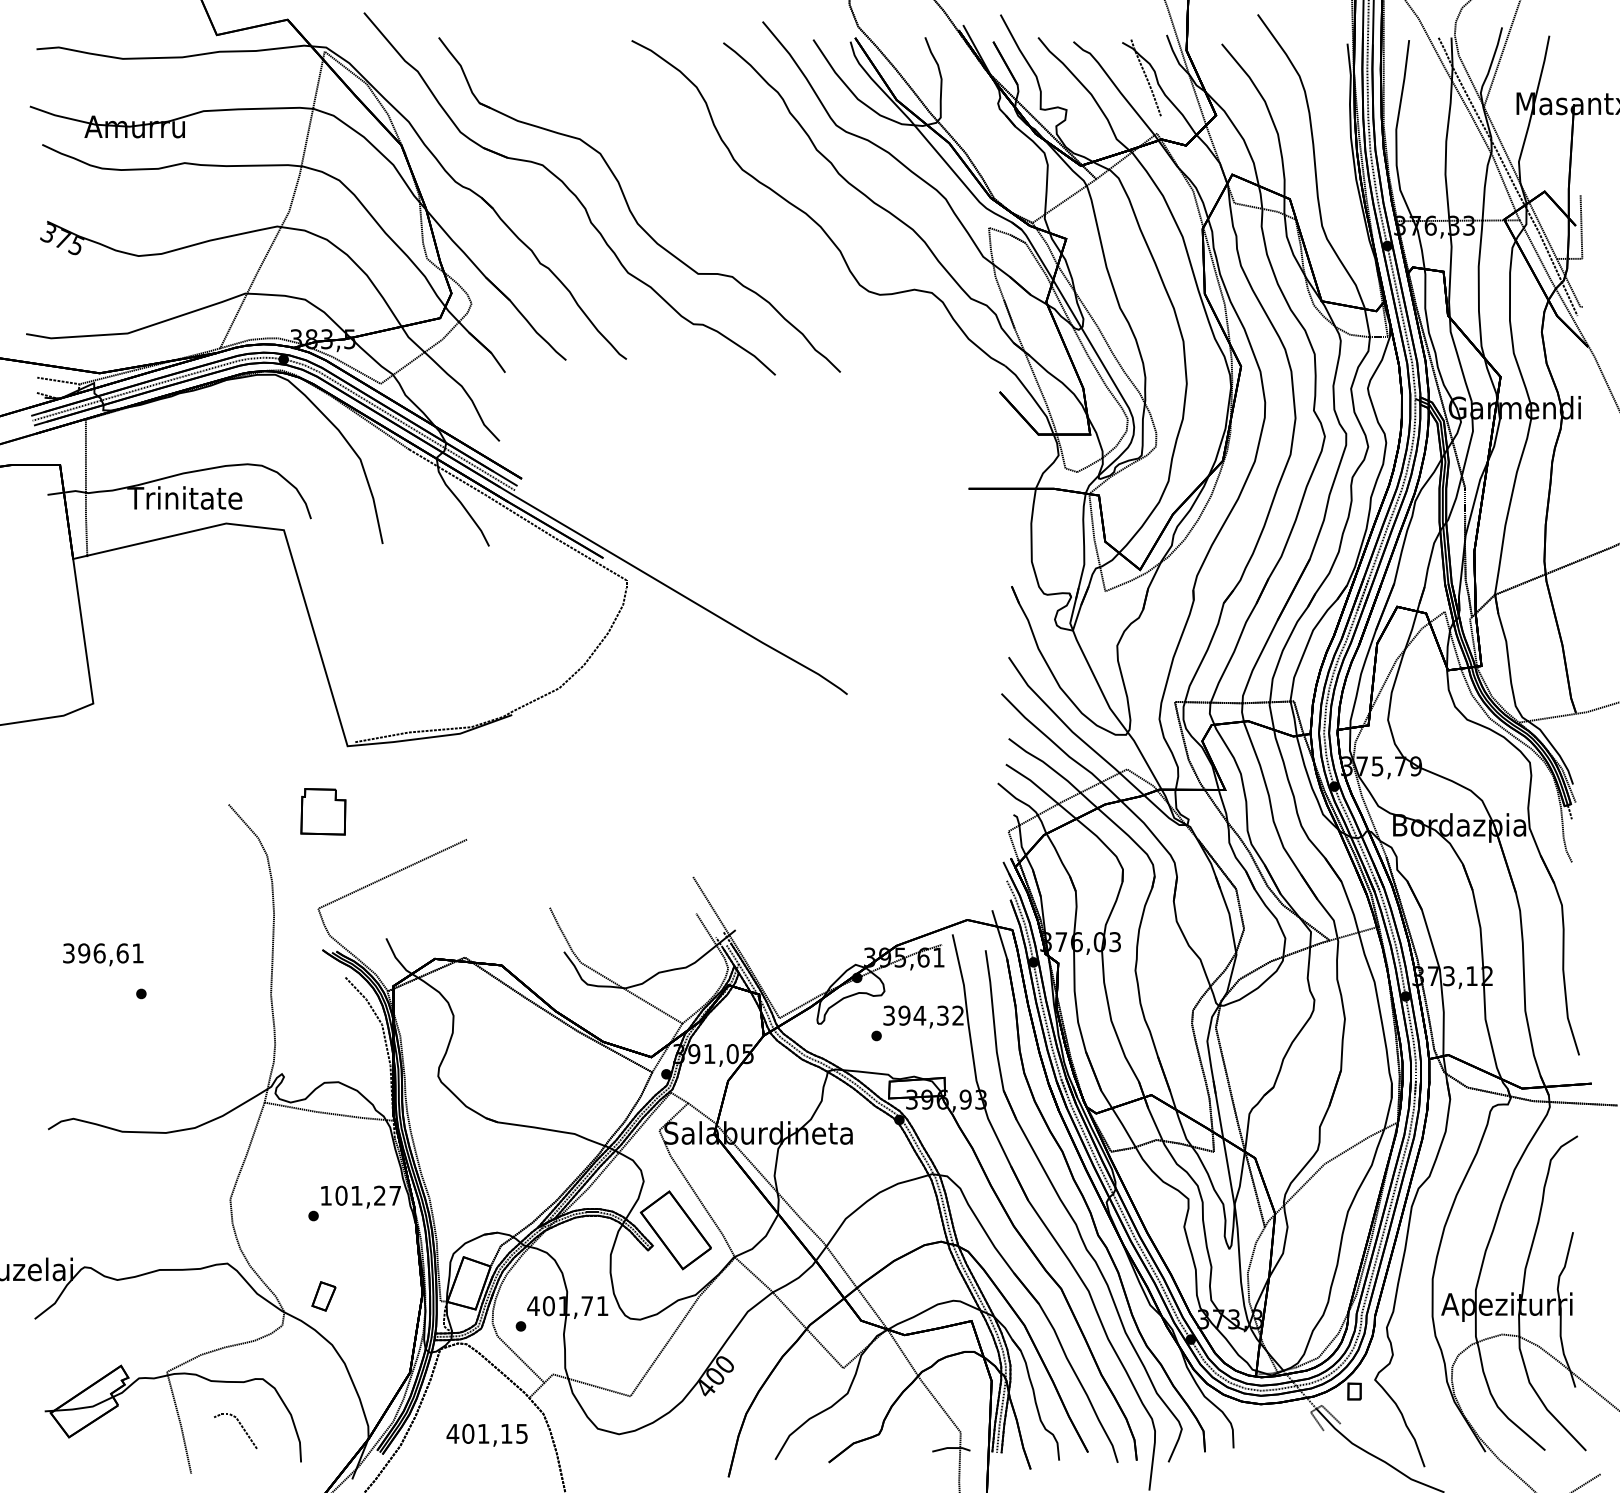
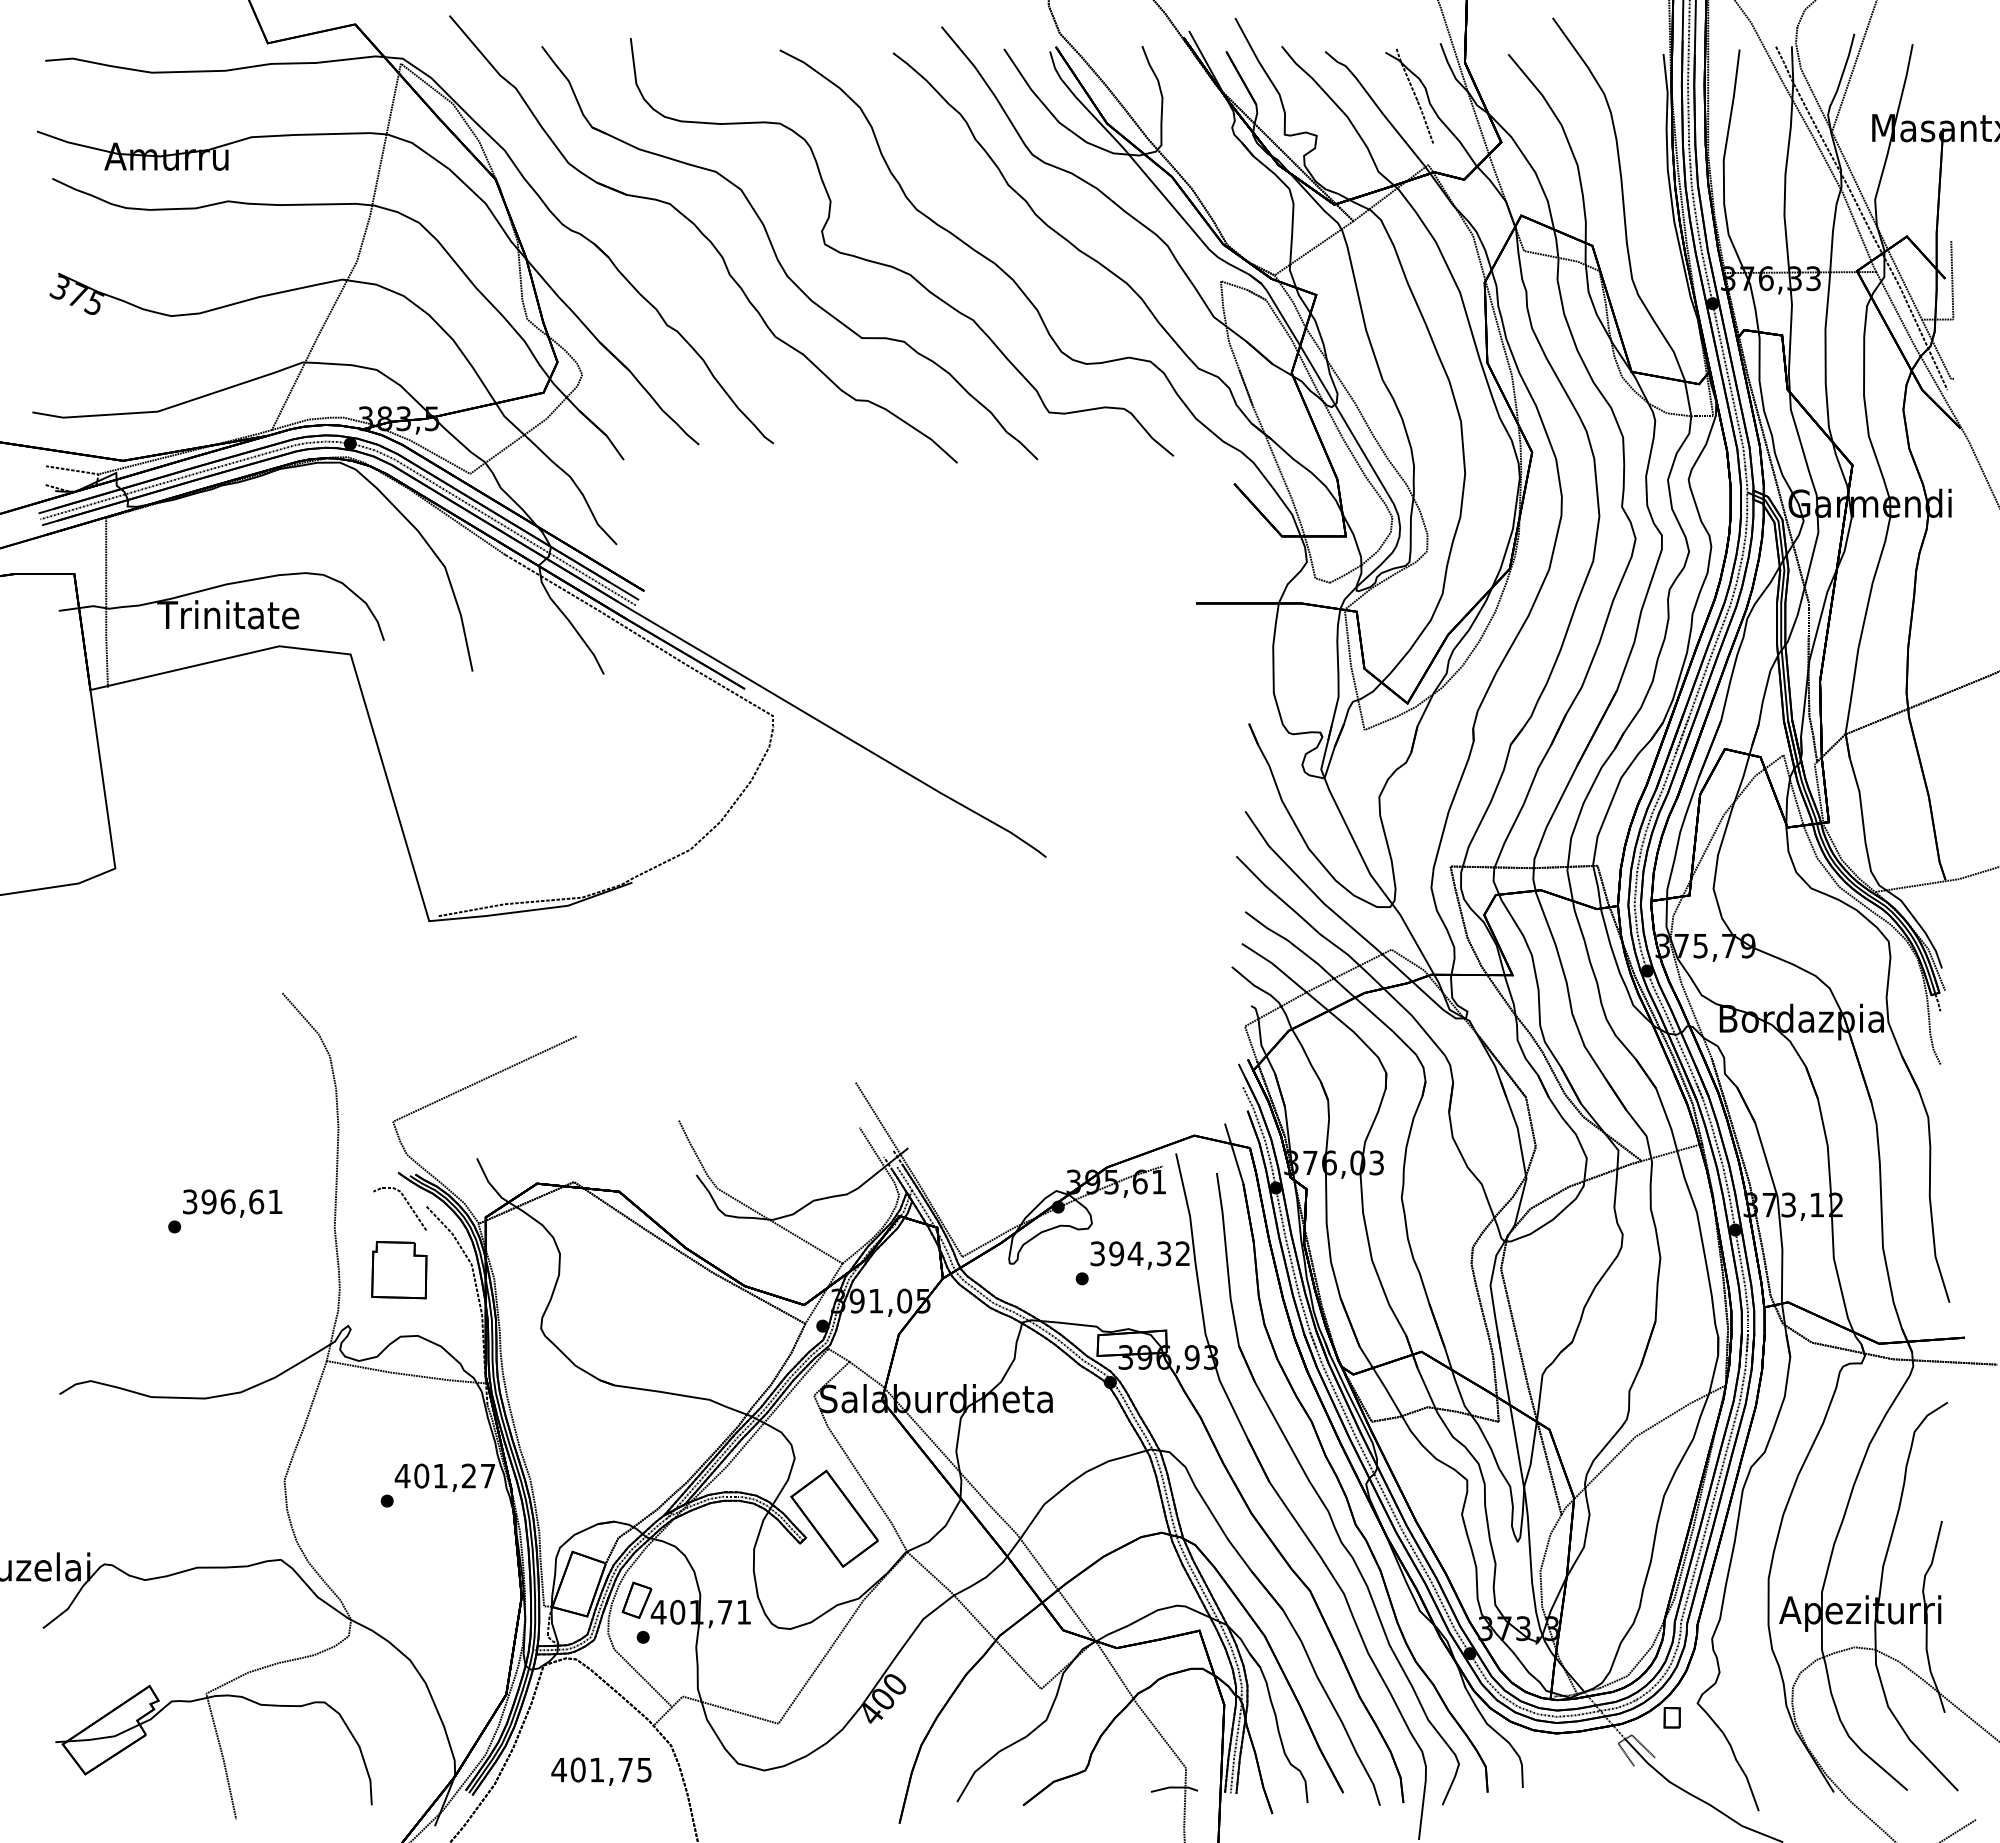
curve: (724, 215) -> (894, 266), added
part: (323, 812) -> (399, 1270), moved
text: (103, 954) -> (232, 1203), moved
text: (325, 1196) -> (402, 1476), 101,27 -> 401,27
part: (323, 1295) -> (636, 1599), moved
line: (240, 1426) -> (406, 1202), moved
text: (506, 1434) -> (625, 1770), 401,15 -> 401,75

